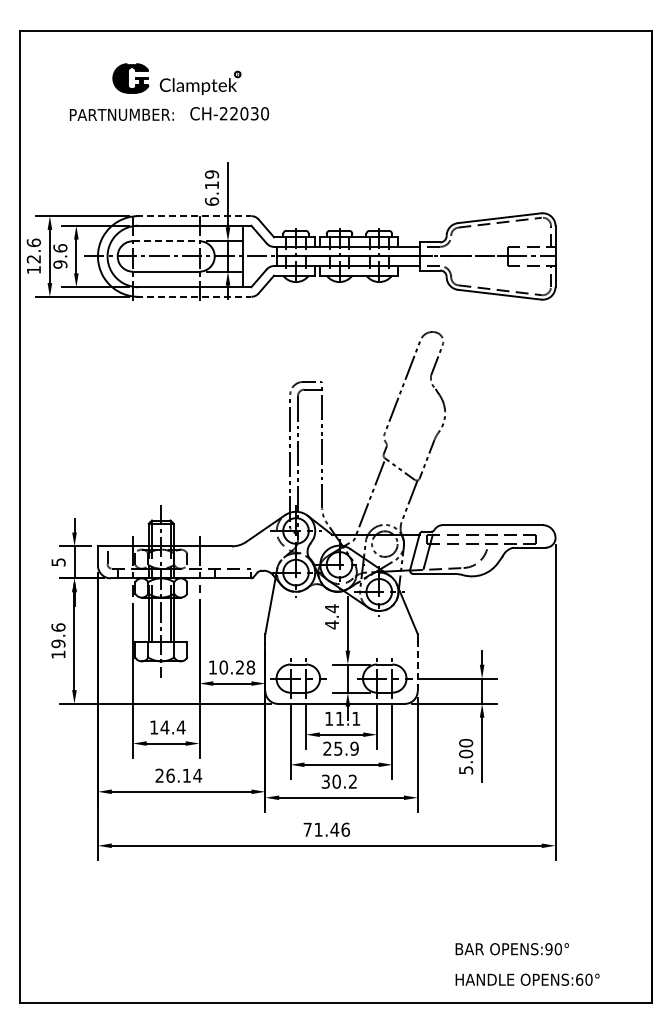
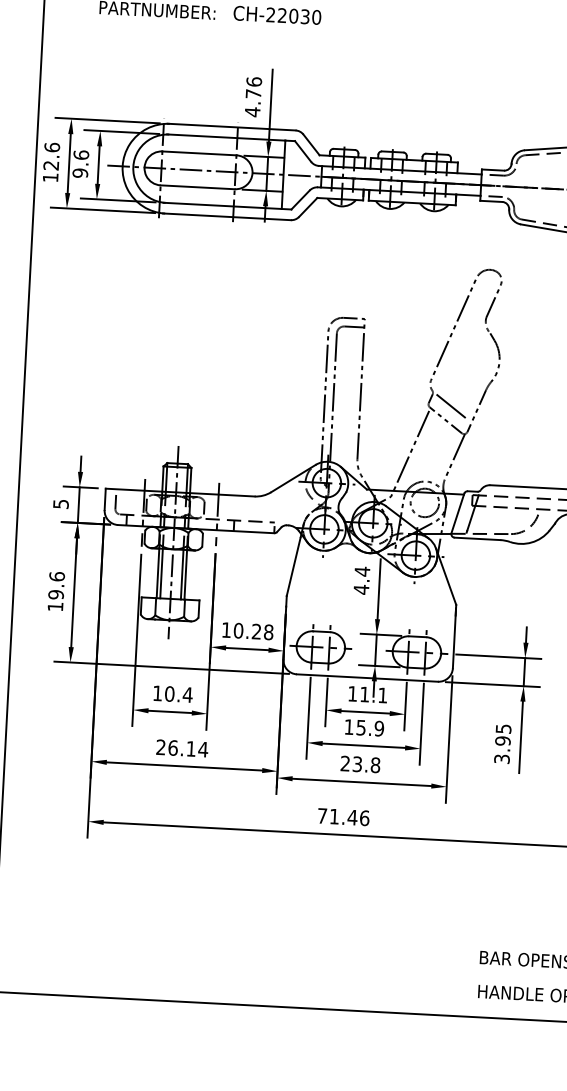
text: (211, 188) -> (252, 97), 6.19 -> 4.76
line: (194, 216) -> (232, 127), dashed -> solid
line: (166, 241) -> (199, 153), dashed -> solid
line: (194, 296) -> (227, 216), dashed -> solid
line: (403, 456) -> (450, 406), added
line: (417, 664) -> (454, 638), dashed -> solid
text: (164, 727) -> (169, 693), 14.4 -> 10.4
text: (327, 748) -> (349, 726), 25.9 -> 15.9
text: (466, 756) -> (503, 743), 5.00 -> 3.95
text: (339, 781) -> (360, 764), 30.2 -> 23.8

